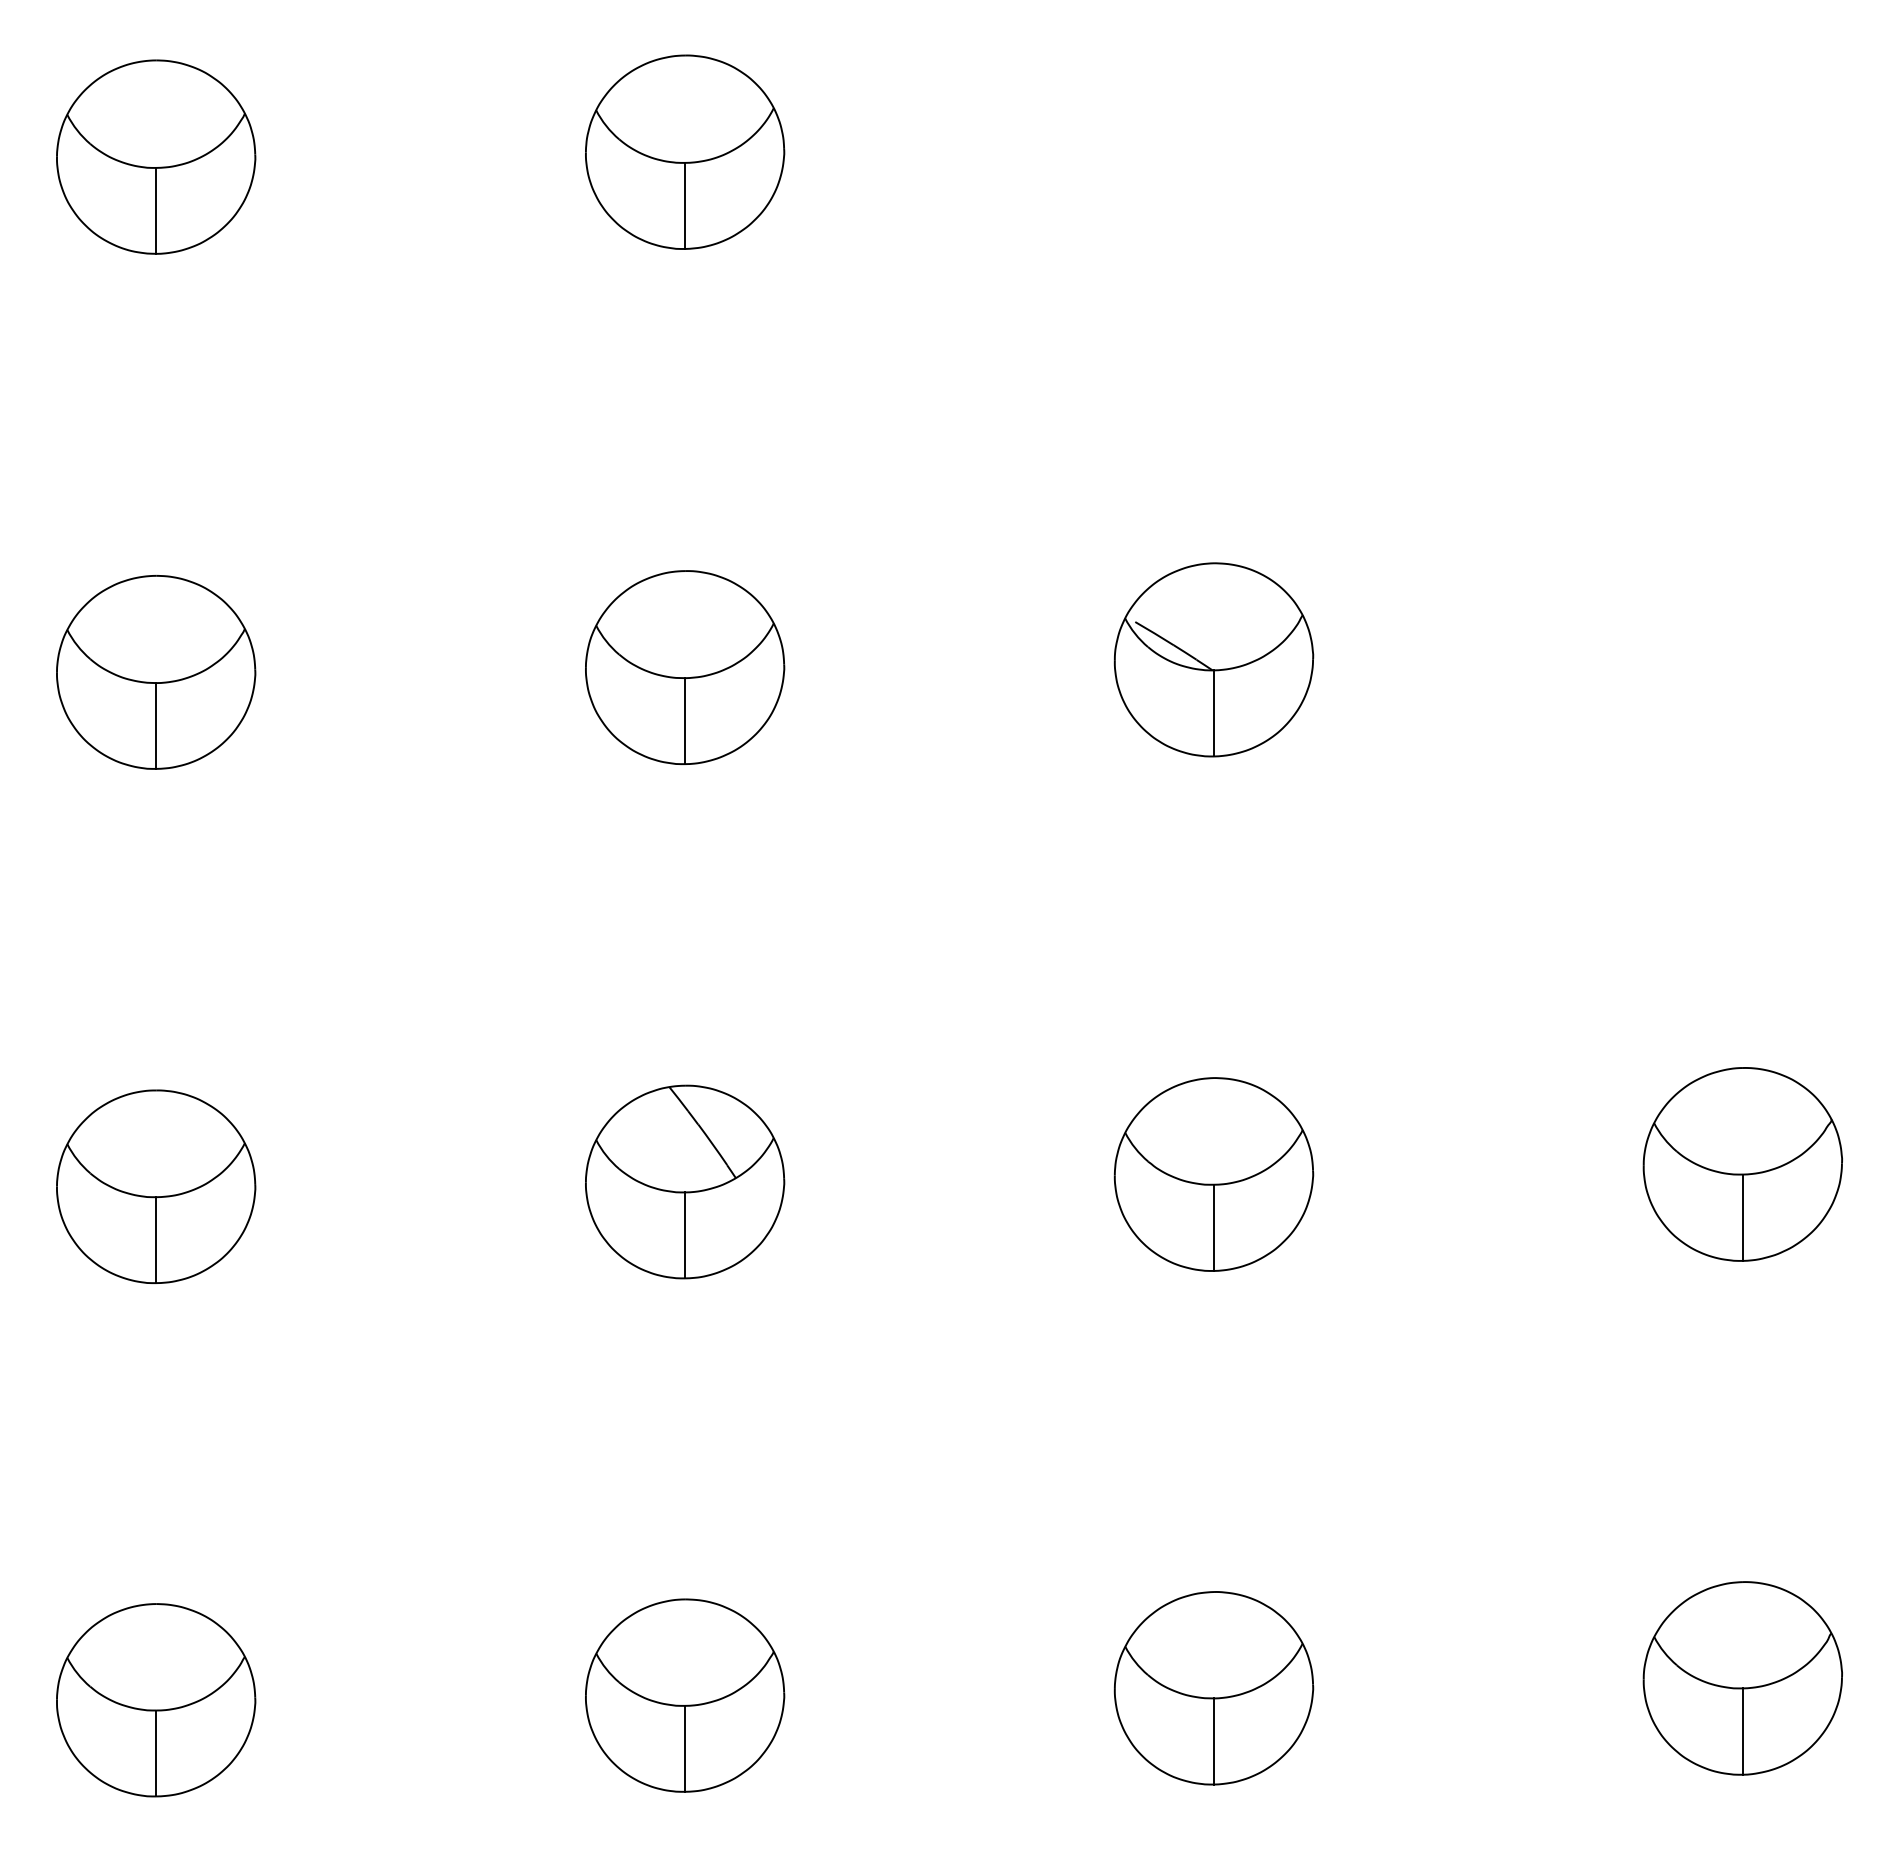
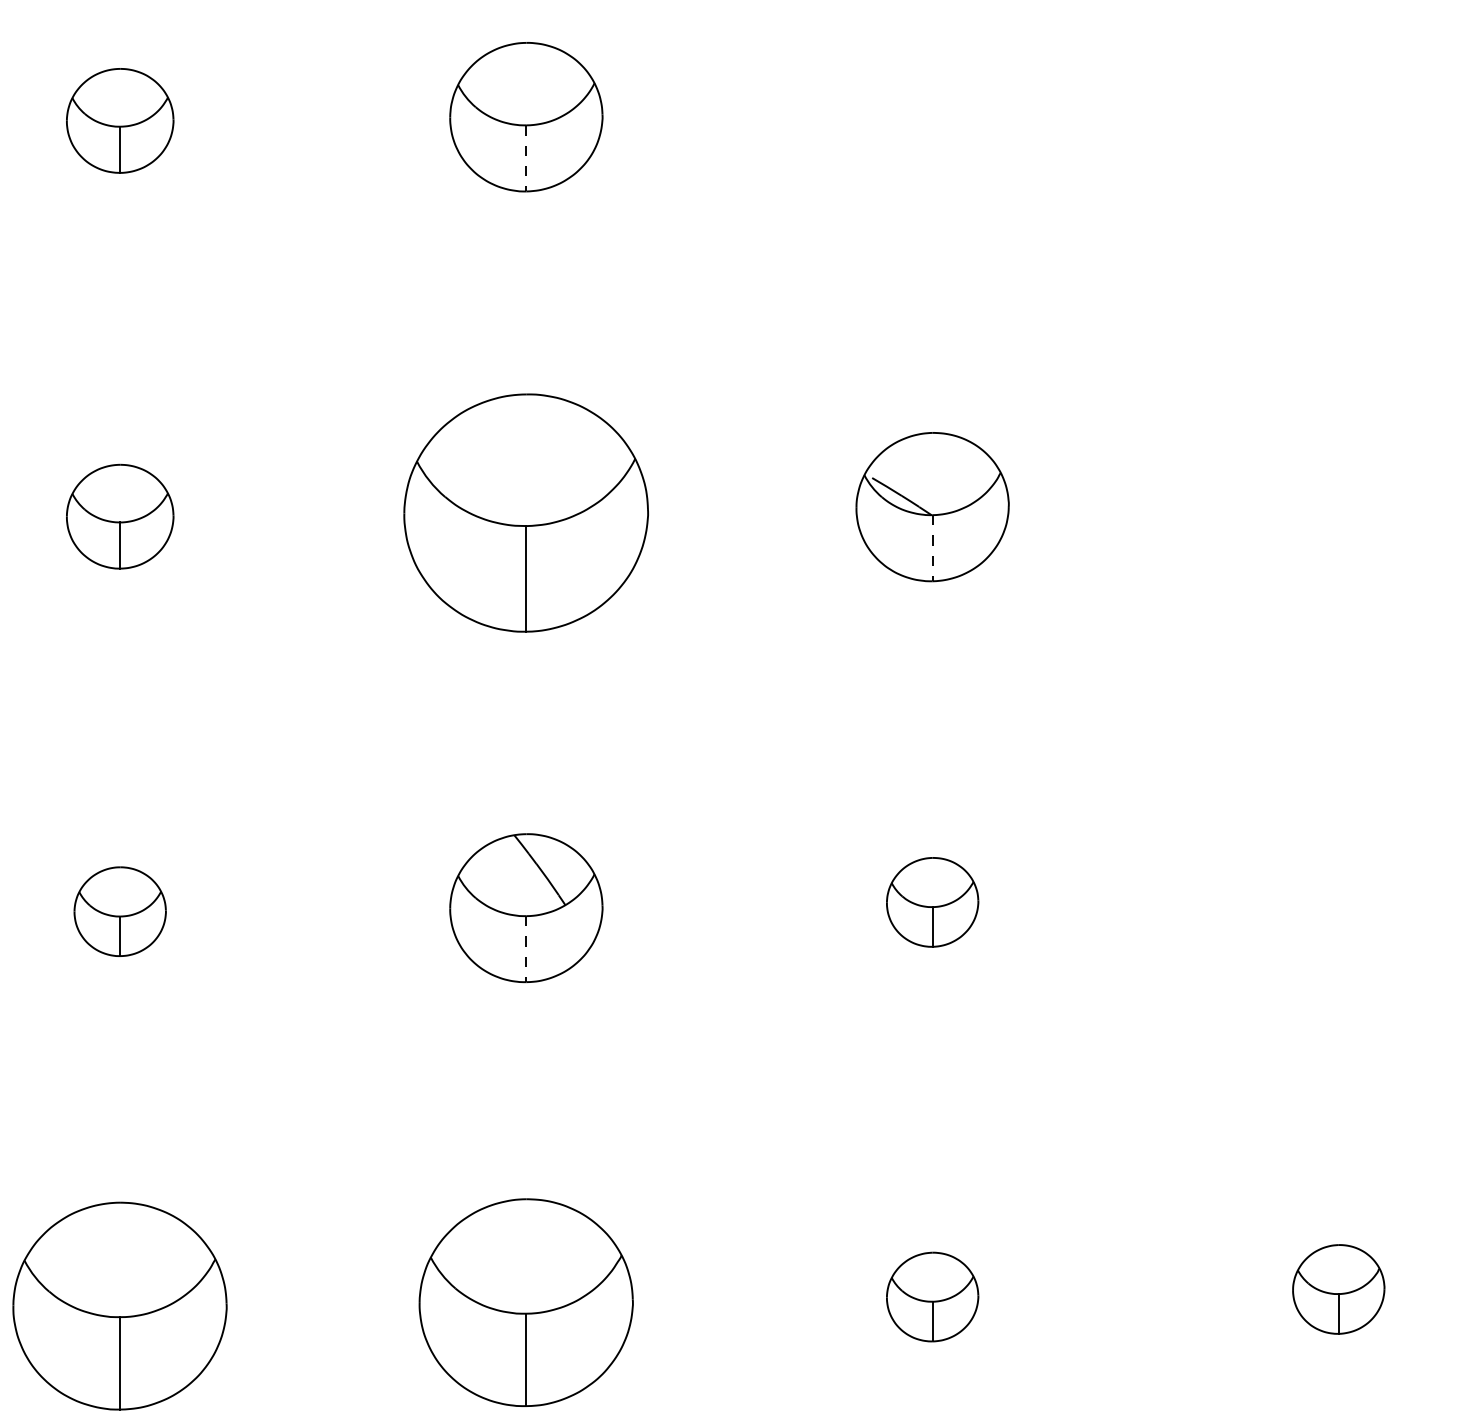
part: (156, 156) -> (120, 120), size x0.7
line: (685, 206) -> (526, 158), solid -> dashed
part: (685, 667) -> (526, 512), size x1.6
part: (156, 672) -> (120, 516), size x0.7
line: (1214, 713) -> (933, 548), solid -> dashed
part: (1742, 1164) -> (1338, 894), removed
part: (1213, 1174) -> (932, 902), size x0.6
part: (156, 1186) -> (120, 911), size x0.6
line: (685, 1235) -> (526, 949), solid -> dashed
part: (1742, 1678) -> (1338, 1289), size x0.6
part: (1213, 1688) -> (932, 1297), size x0.6
part: (685, 1695) -> (526, 1302), size x1.4
part: (156, 1700) -> (120, 1306), size x1.4

